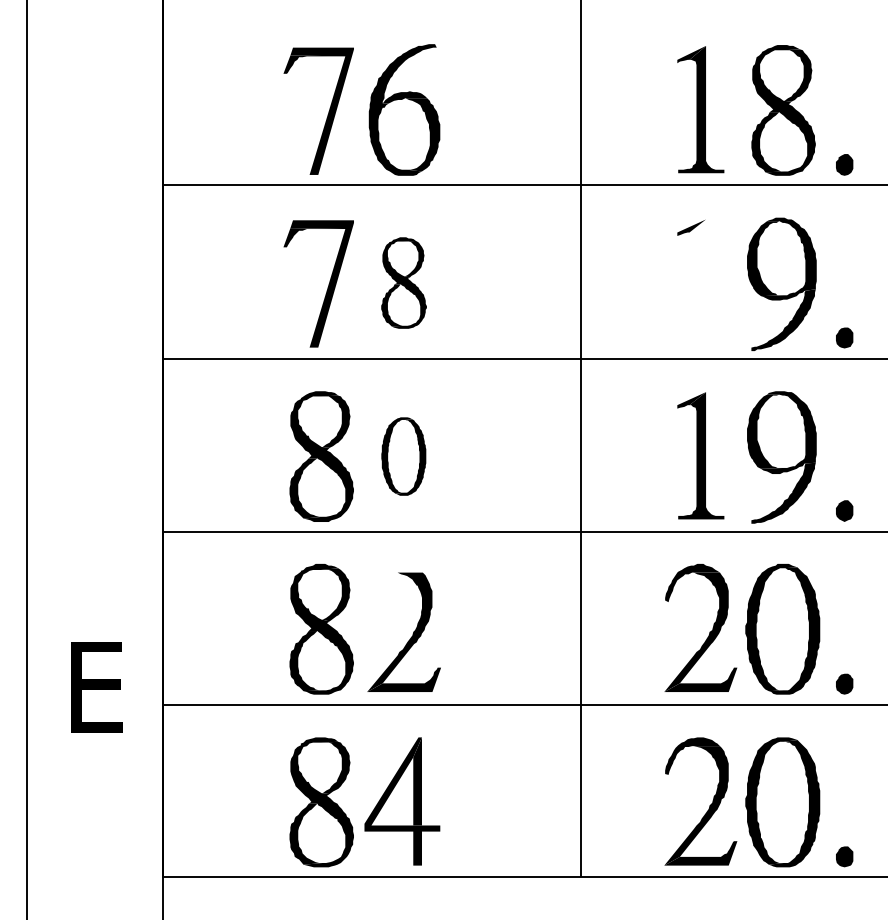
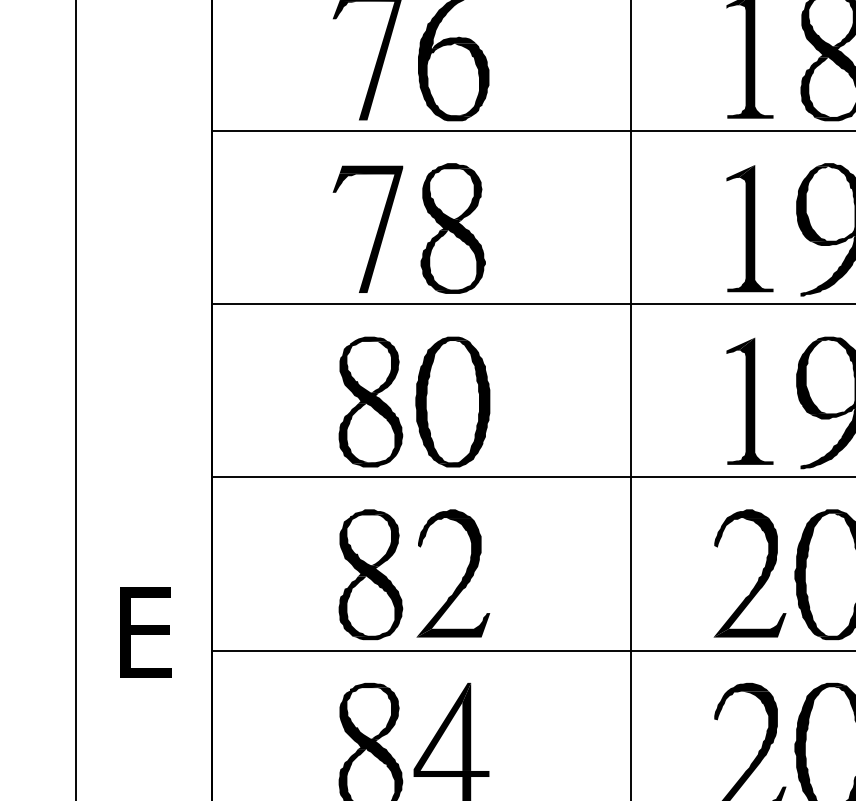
part: (403, 282) -> (452, 227), size x1.43
fill: (701, 282) -> (750, 227), added
part: (403, 456) -> (452, 401), size x1.67
fill: (395, 582) -> (444, 527), added

